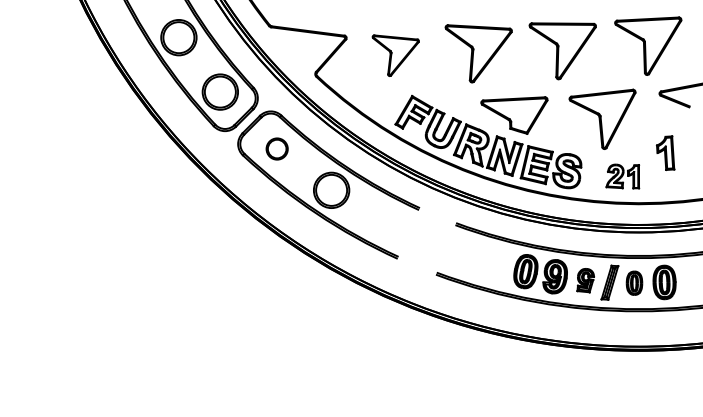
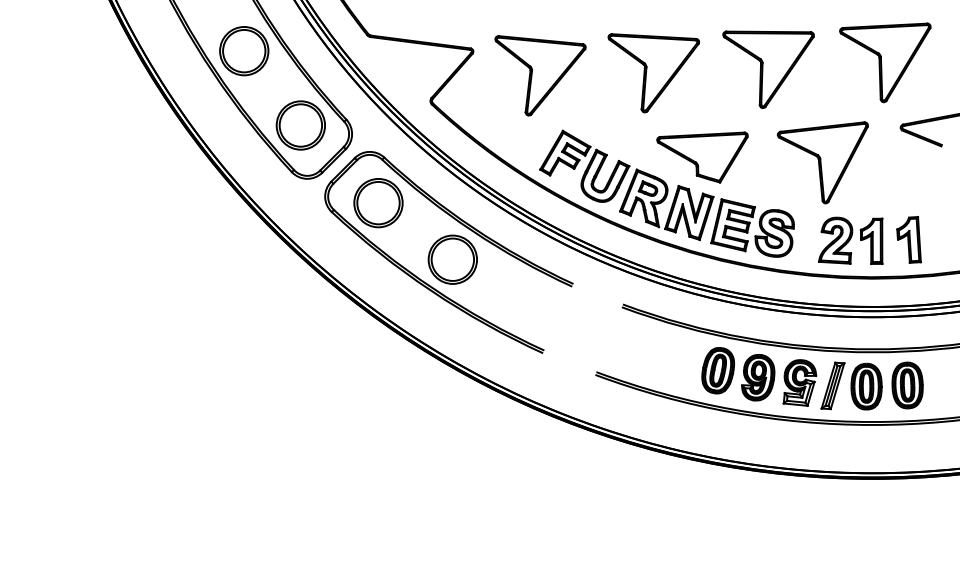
part: (395, 55) -> (540, 75), size x1.43
part: (277, 149) -> (378, 203), size x1.67
part: (665, 152) -> (908, 239), moved
part: (622, 176) -> (850, 240), size x1.43
part: (585, 280) -> (799, 382), size x1.43
part: (634, 283) -> (866, 386), size x1.43

